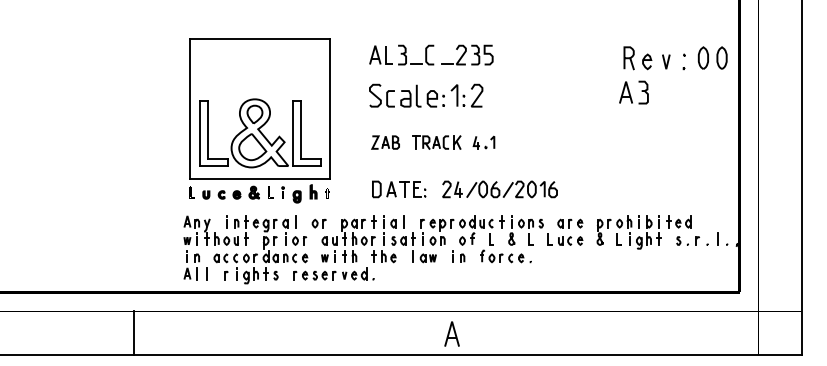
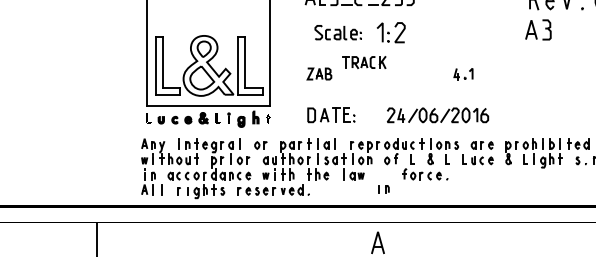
part: (406, 95) -> (337, 32), size x0.7
part: (436, 142) -> (364, 62), moved
part: (483, 142) -> (463, 73), moved
part: (499, 189) -> (437, 115), moved
part: (458, 256) -> (383, 187), moved

